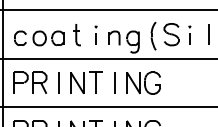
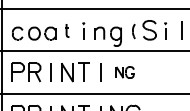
part: (76, 35) -> (66, 31), size x0.7
part: (153, 35) -> (133, 31), size x0.6
part: (143, 82) -> (125, 72), size x0.6

